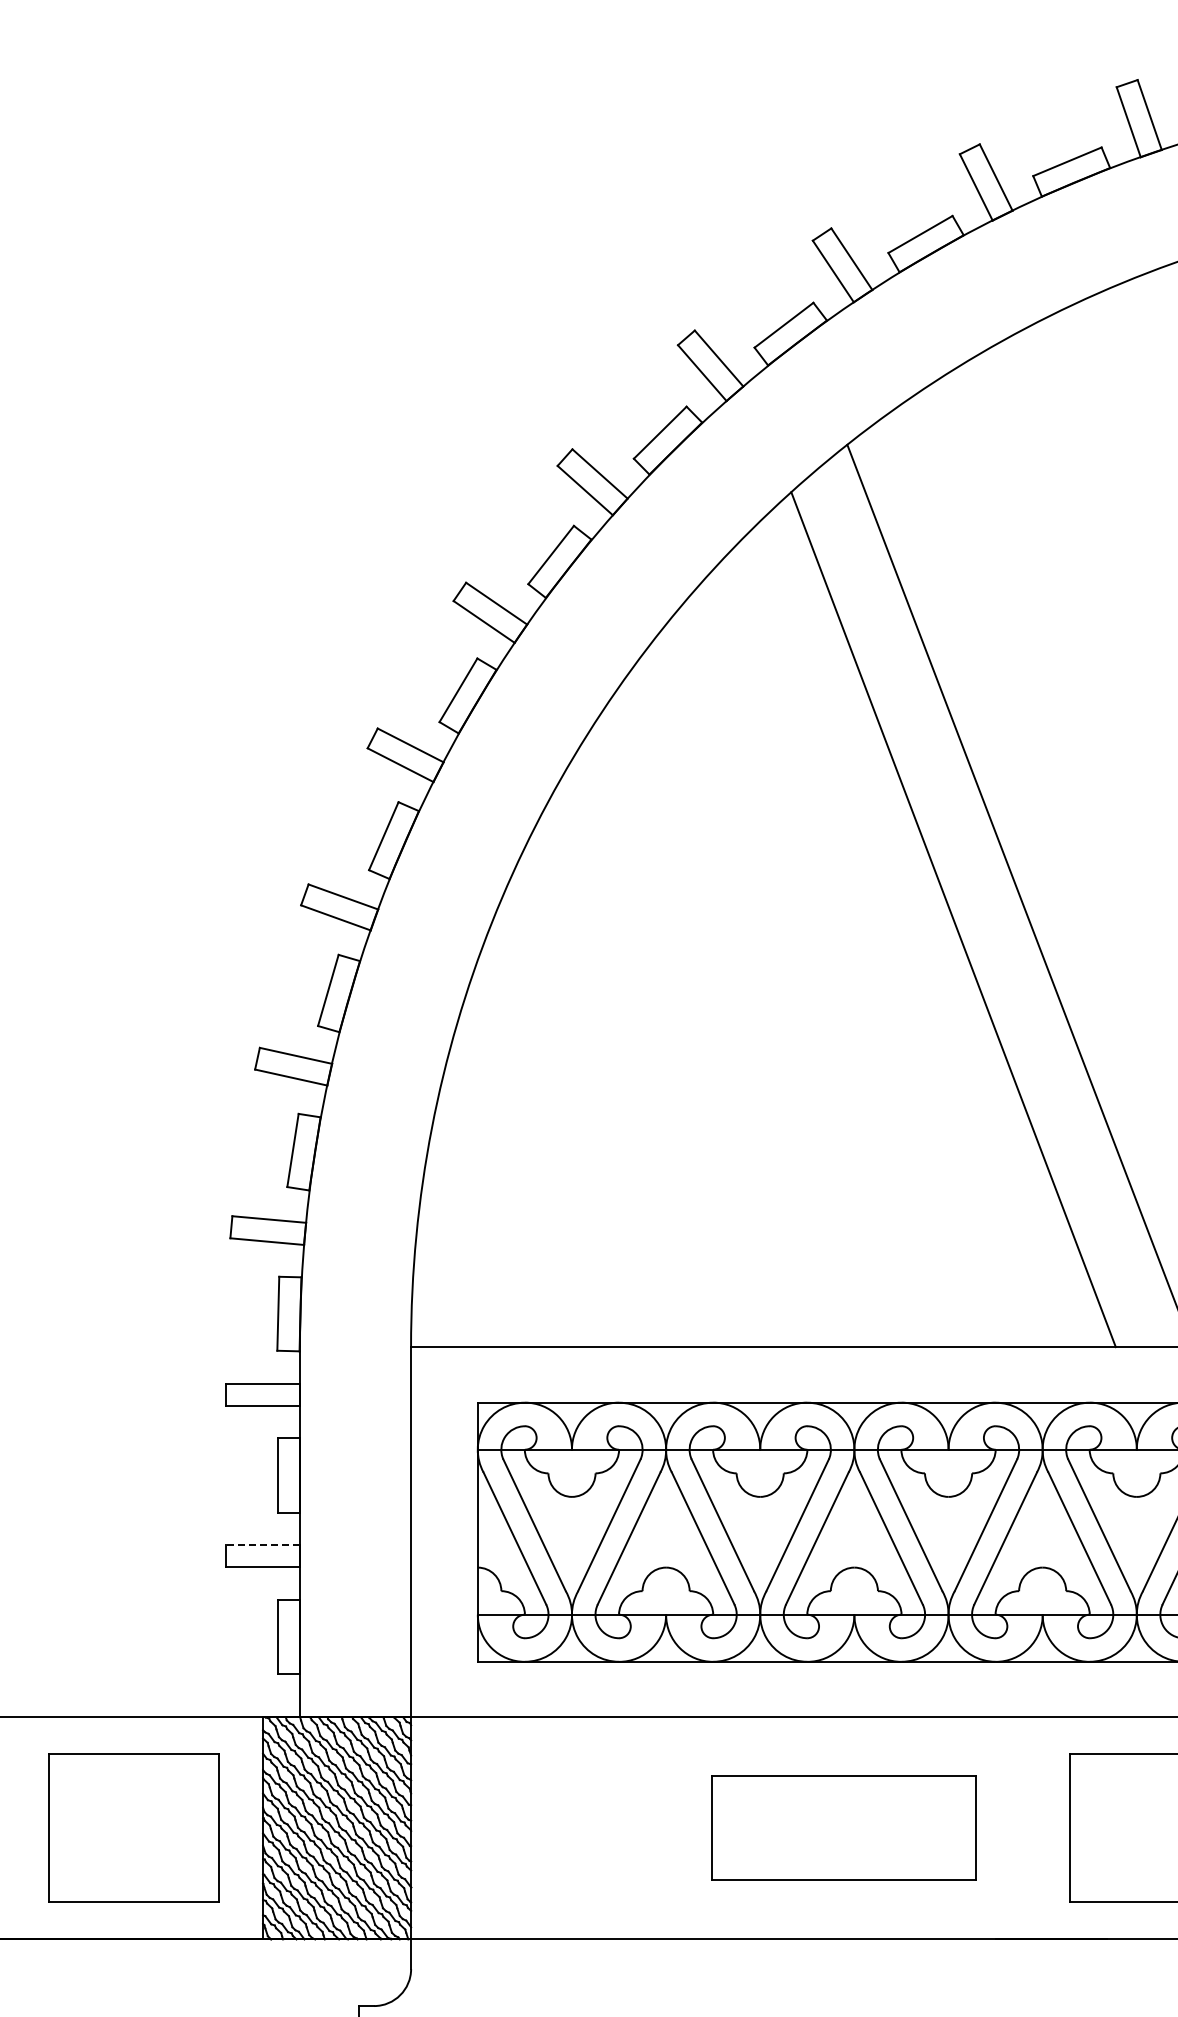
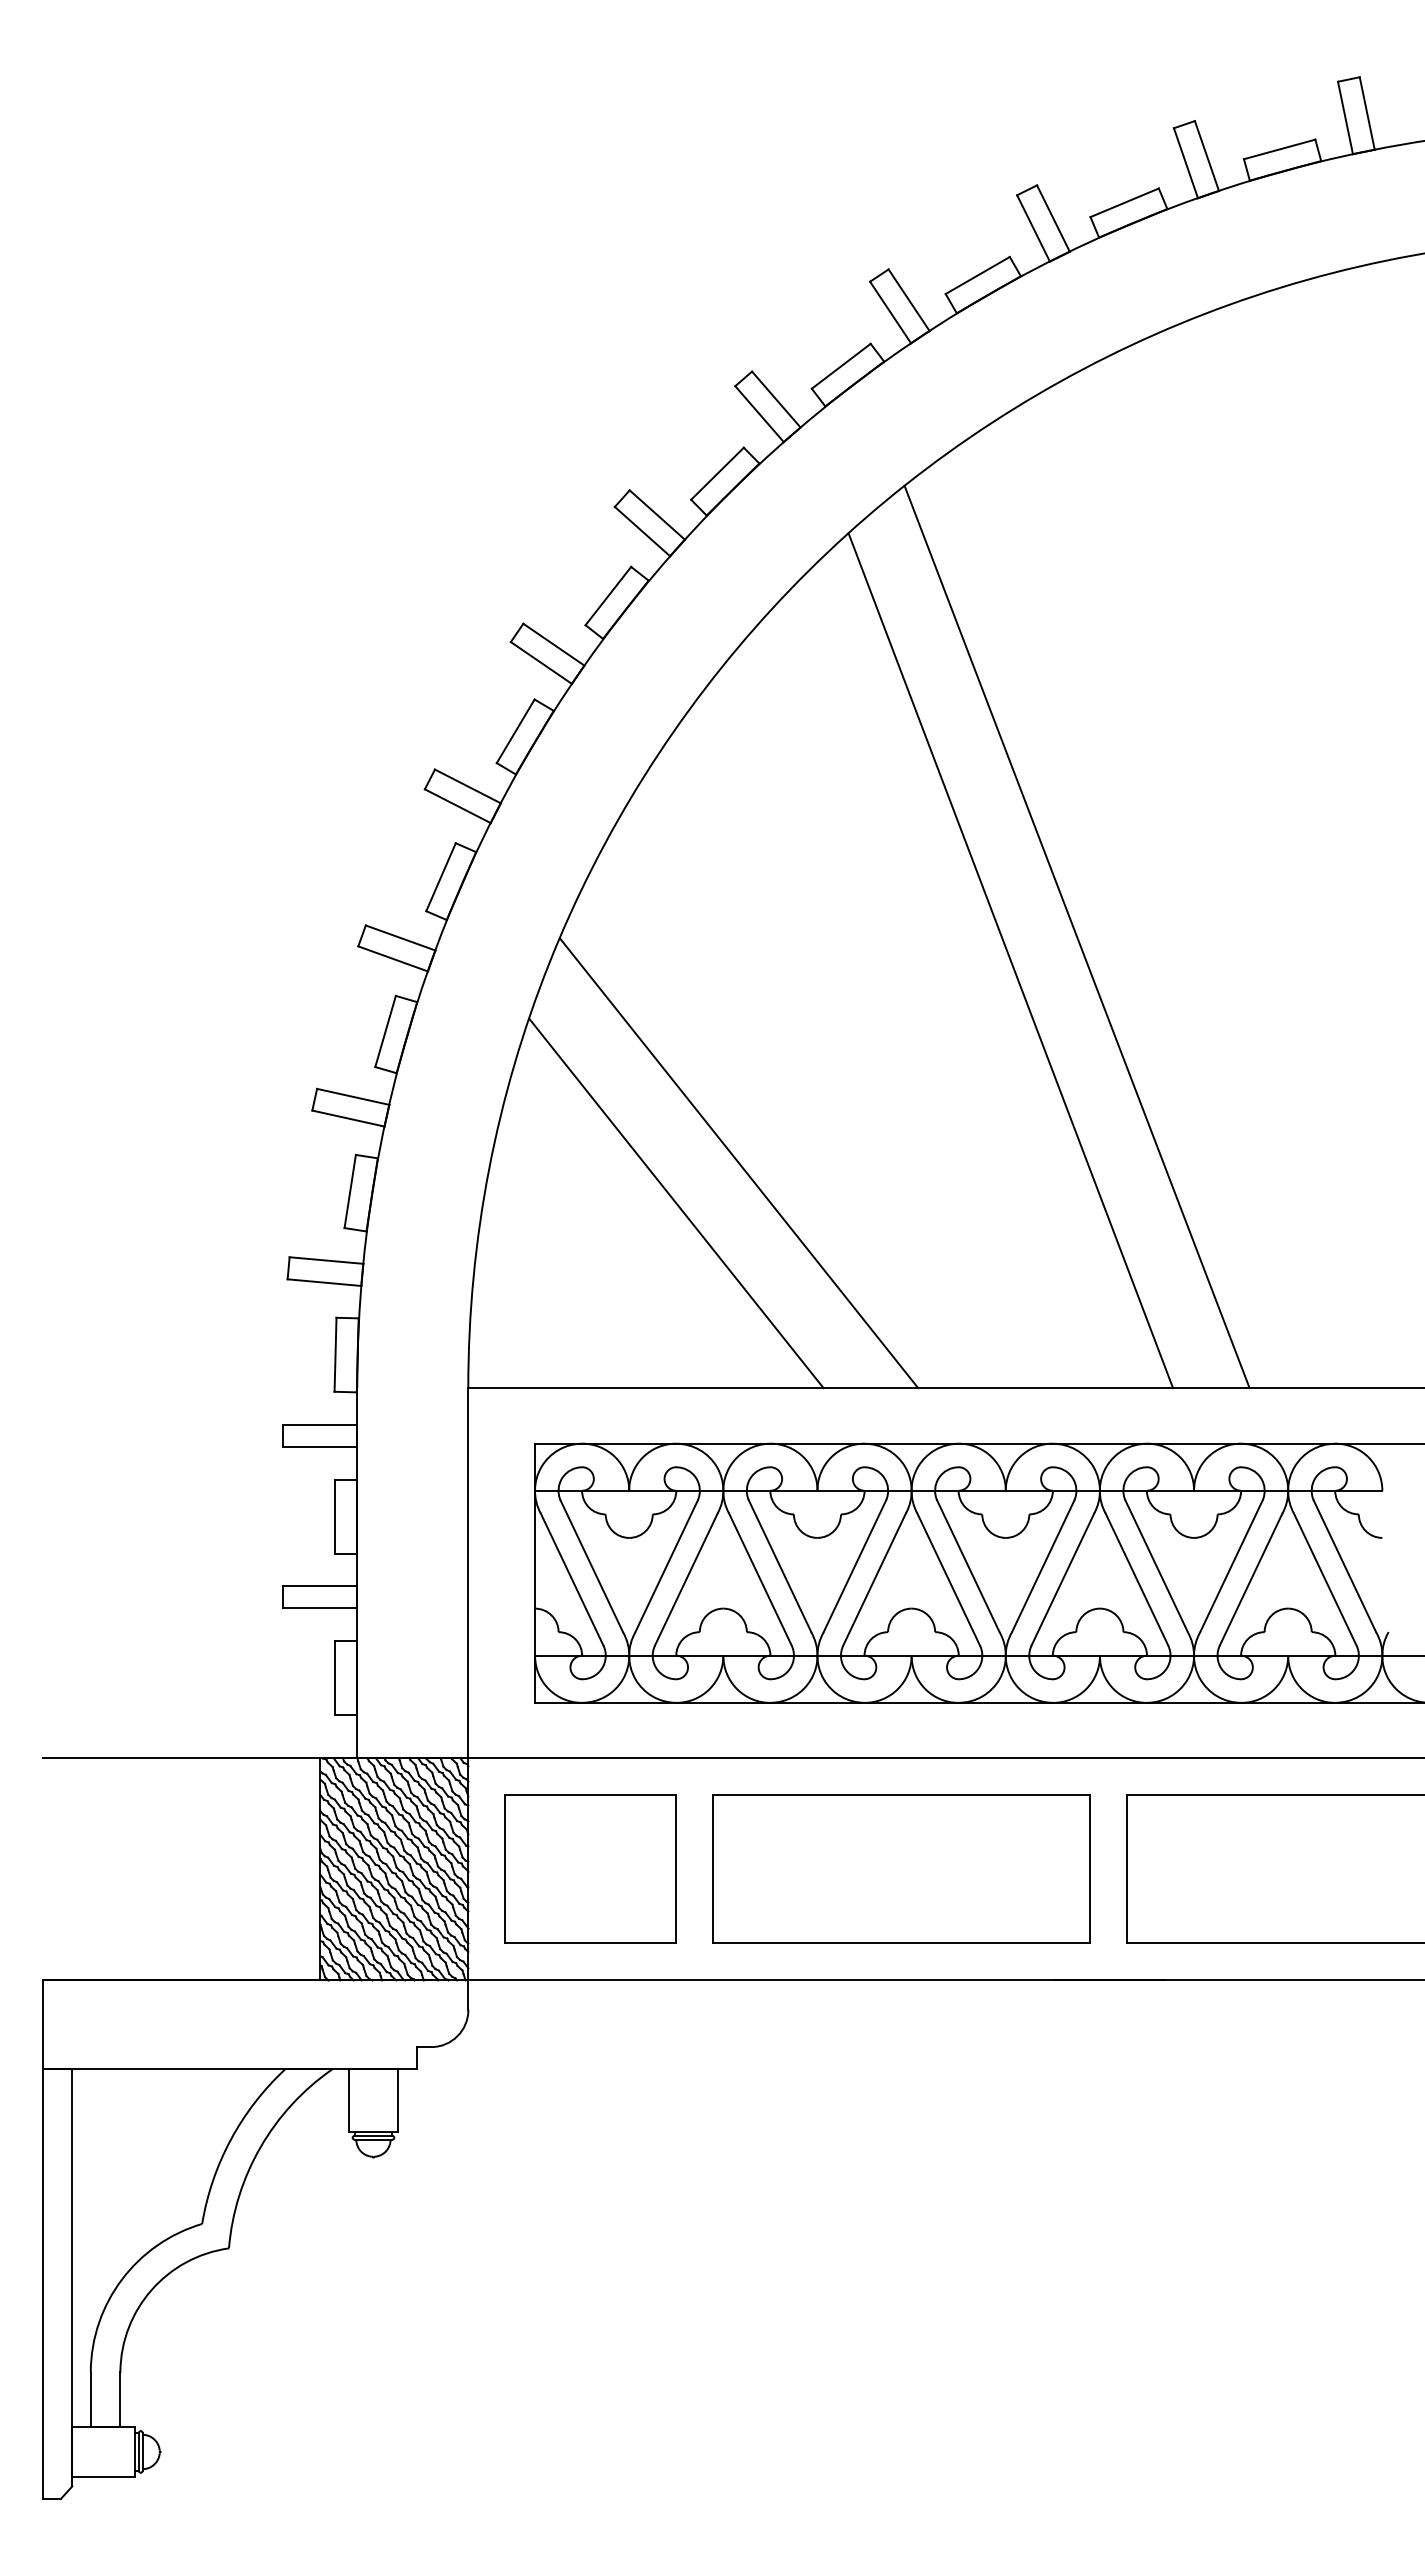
line: (681, 1122) -> (738, 1163), added
line: (619, 1162) -> (676, 1203), added
line: (262, 1545) -> (319, 1586), dashed -> solid
part: (134, 1827) -> (590, 1868), moved
part: (844, 1827) -> (901, 1868), size x1.43

